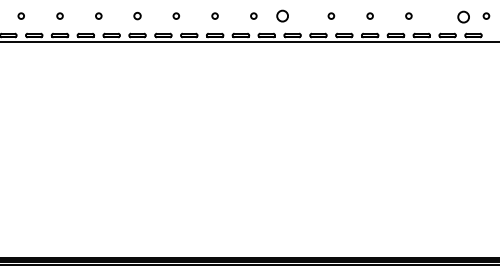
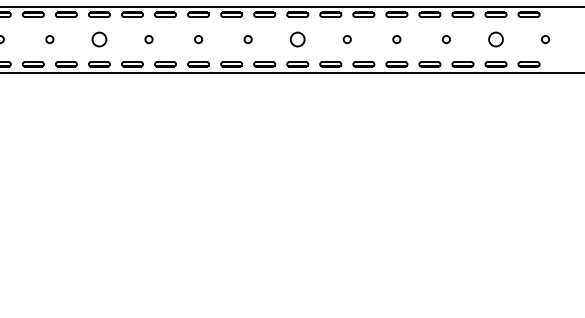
circle: (137, 15) -> (99, 38), size x1.67
circle: (282, 15) -> (297, 38), moved
circle: (463, 16) -> (495, 38), moved

